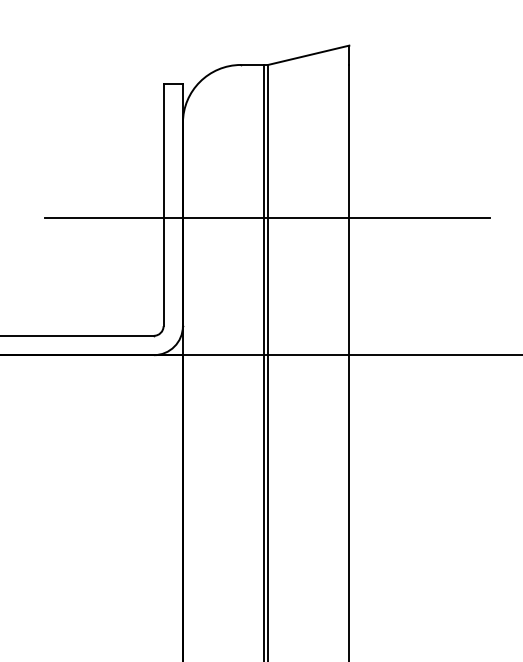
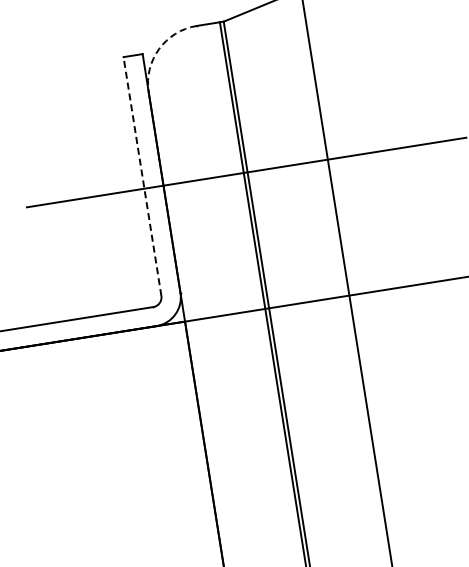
arc: (199, 81) -> (158, 48), solid -> dashed
line: (163, 205) -> (142, 176), solid -> dashed

